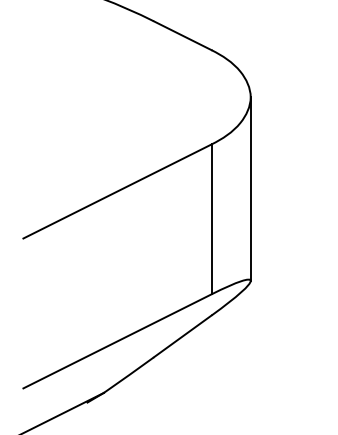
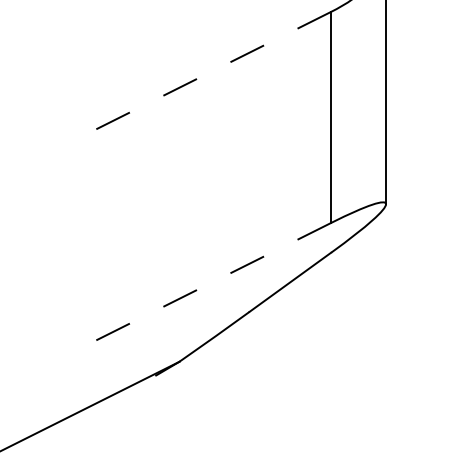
line: (117, 191) -> (198, 78), solid -> dashed
line: (117, 341) -> (198, 289), solid -> dashed

